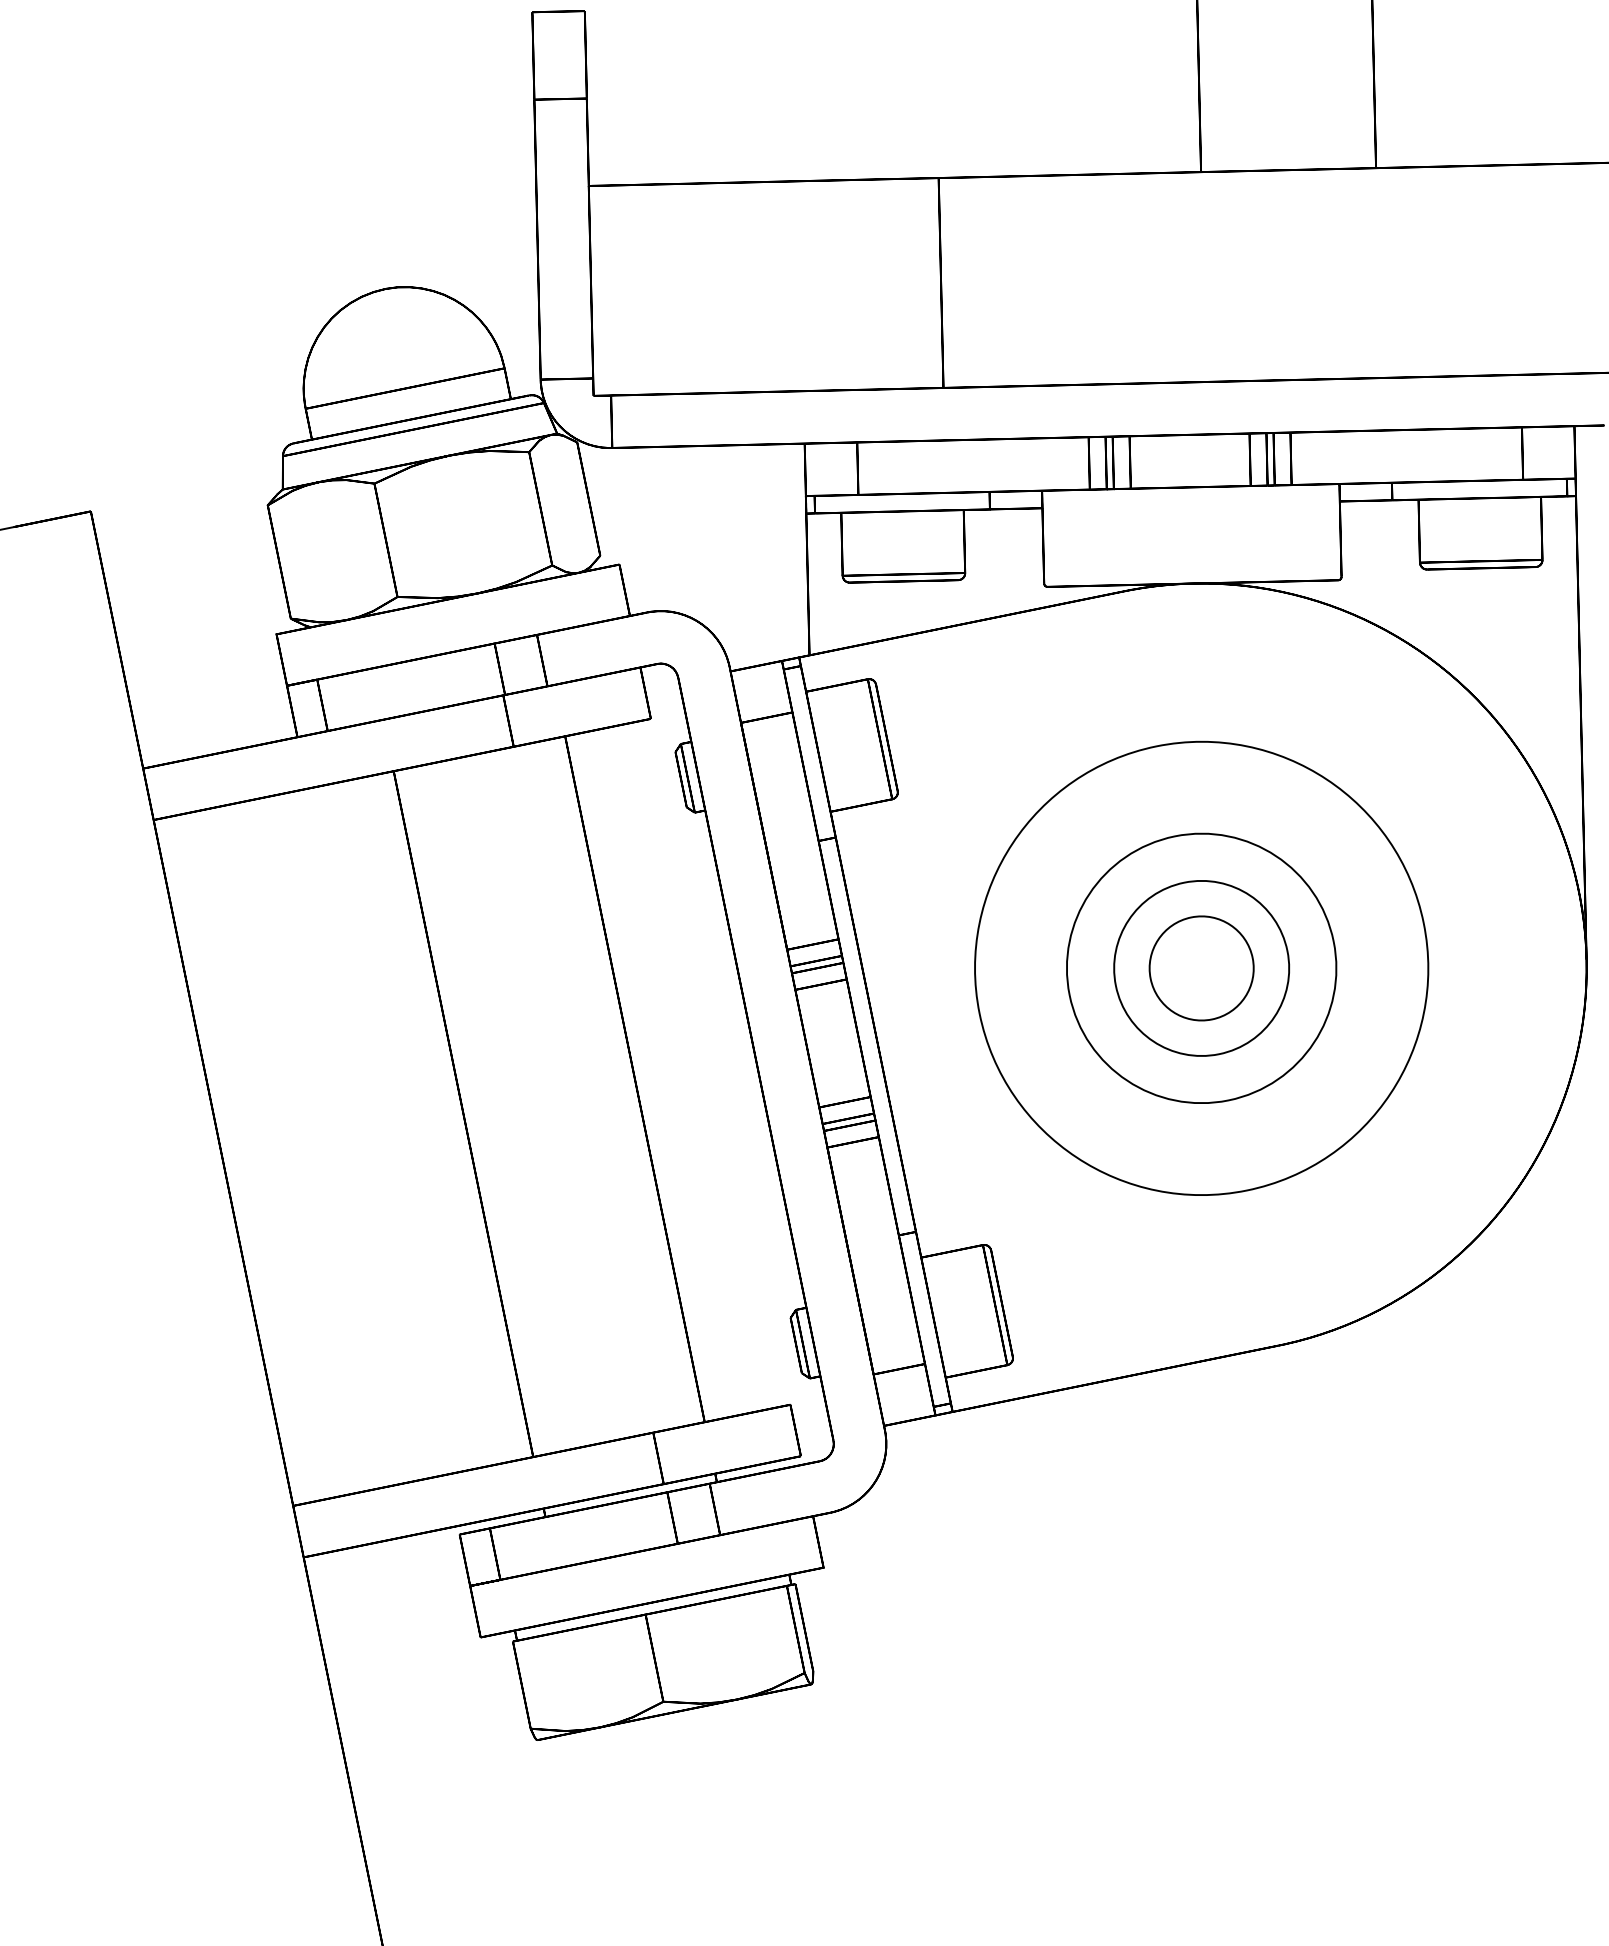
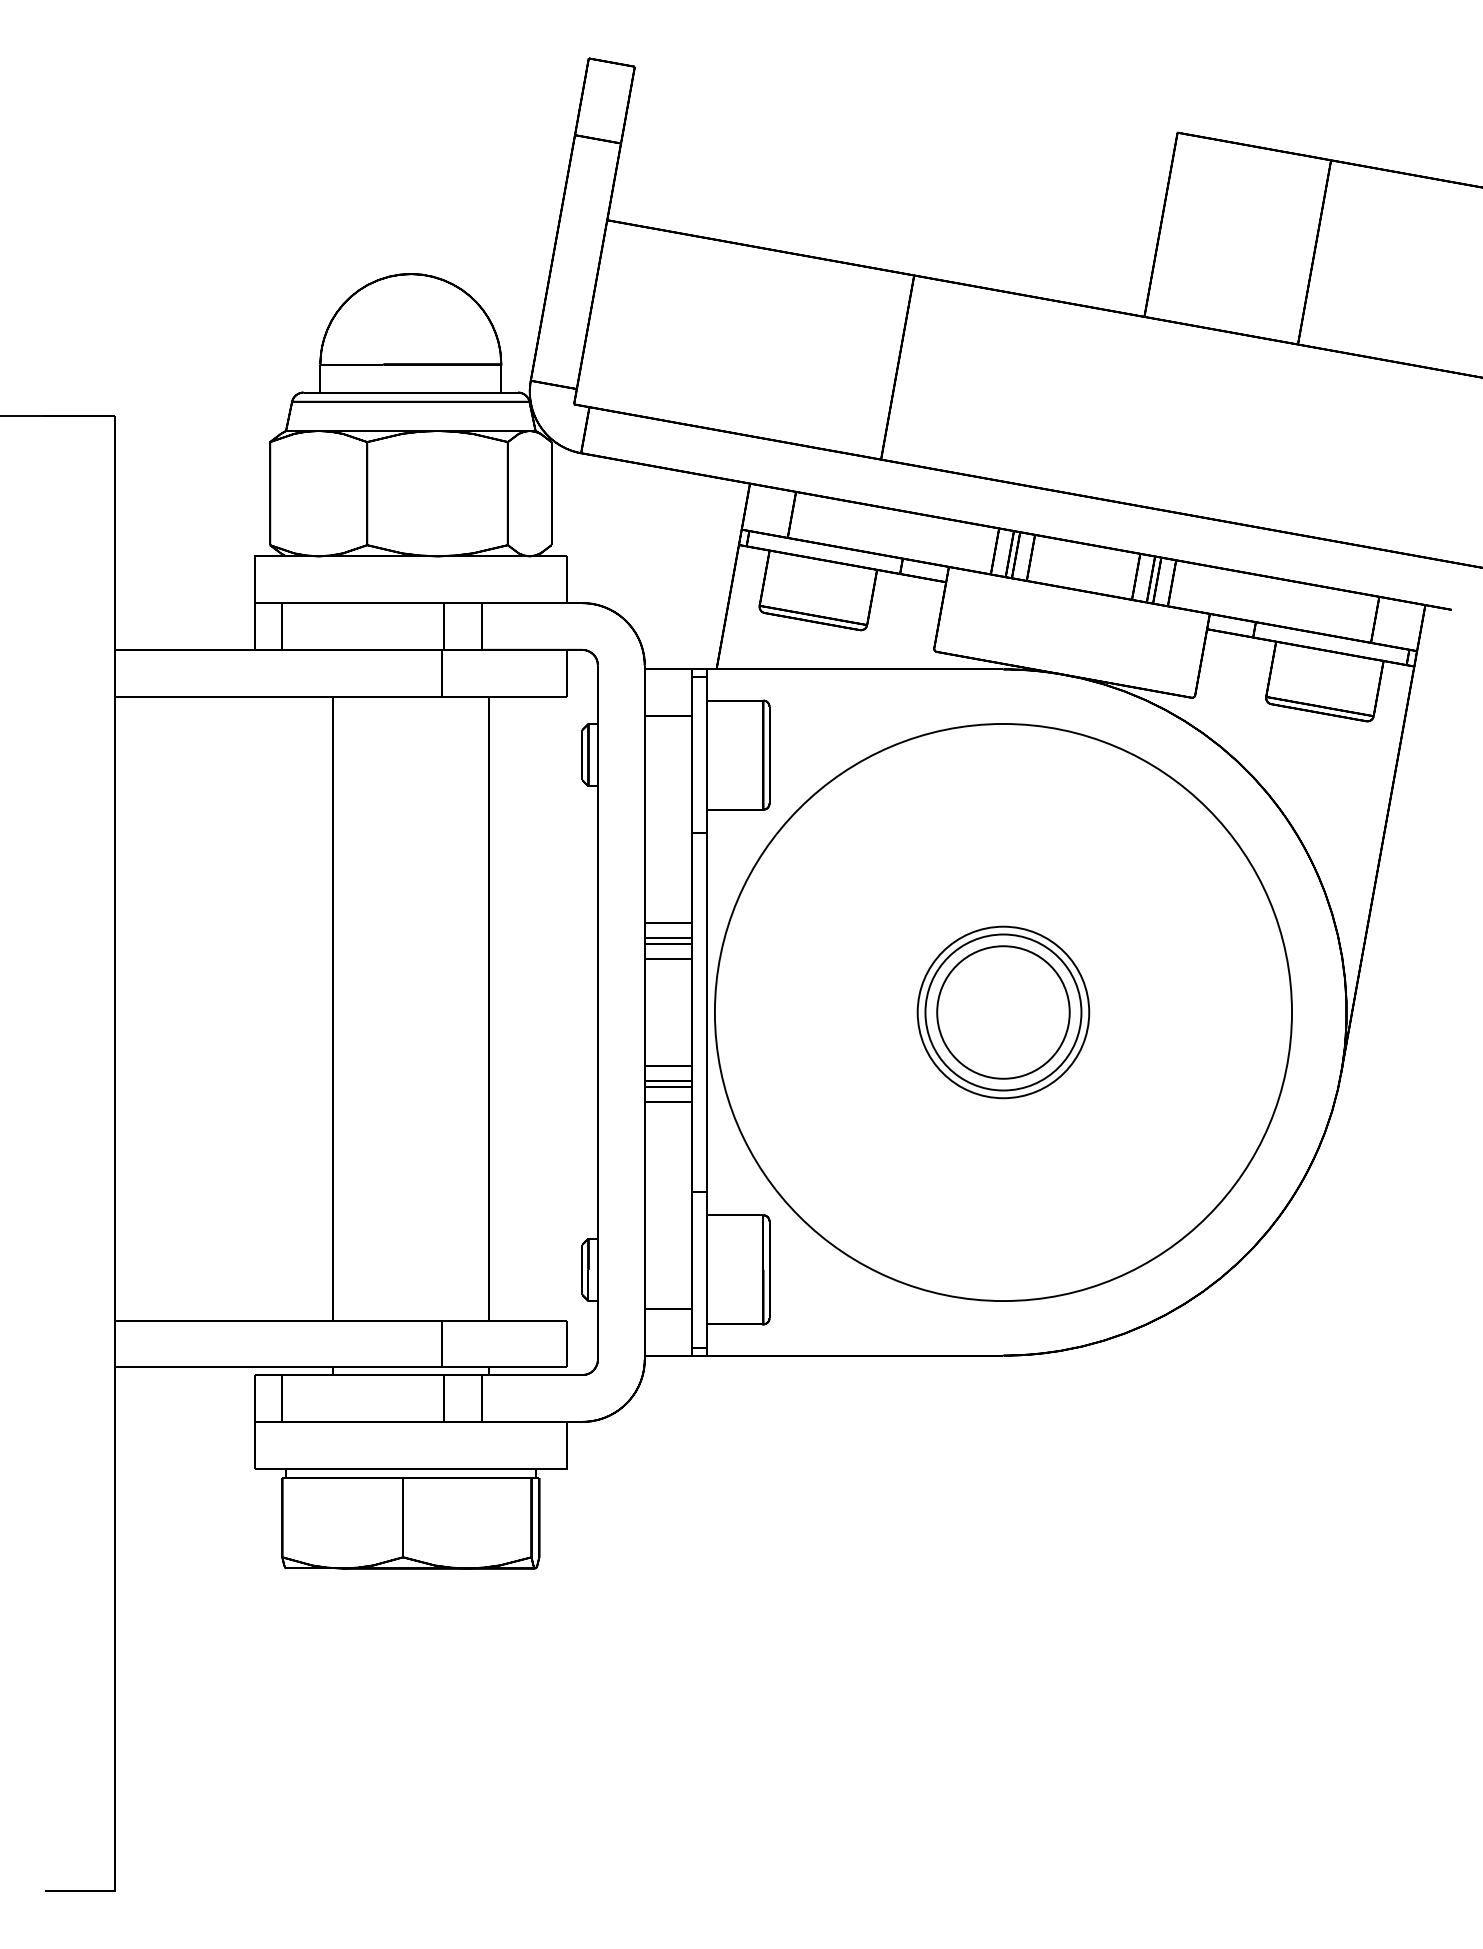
circle: (1201, 968) -> (1003, 1012), size x0.71
circle: (1201, 968) -> (1003, 1012), size x1.43
circle: (1201, 968) -> (1003, 1012), size x1.43

